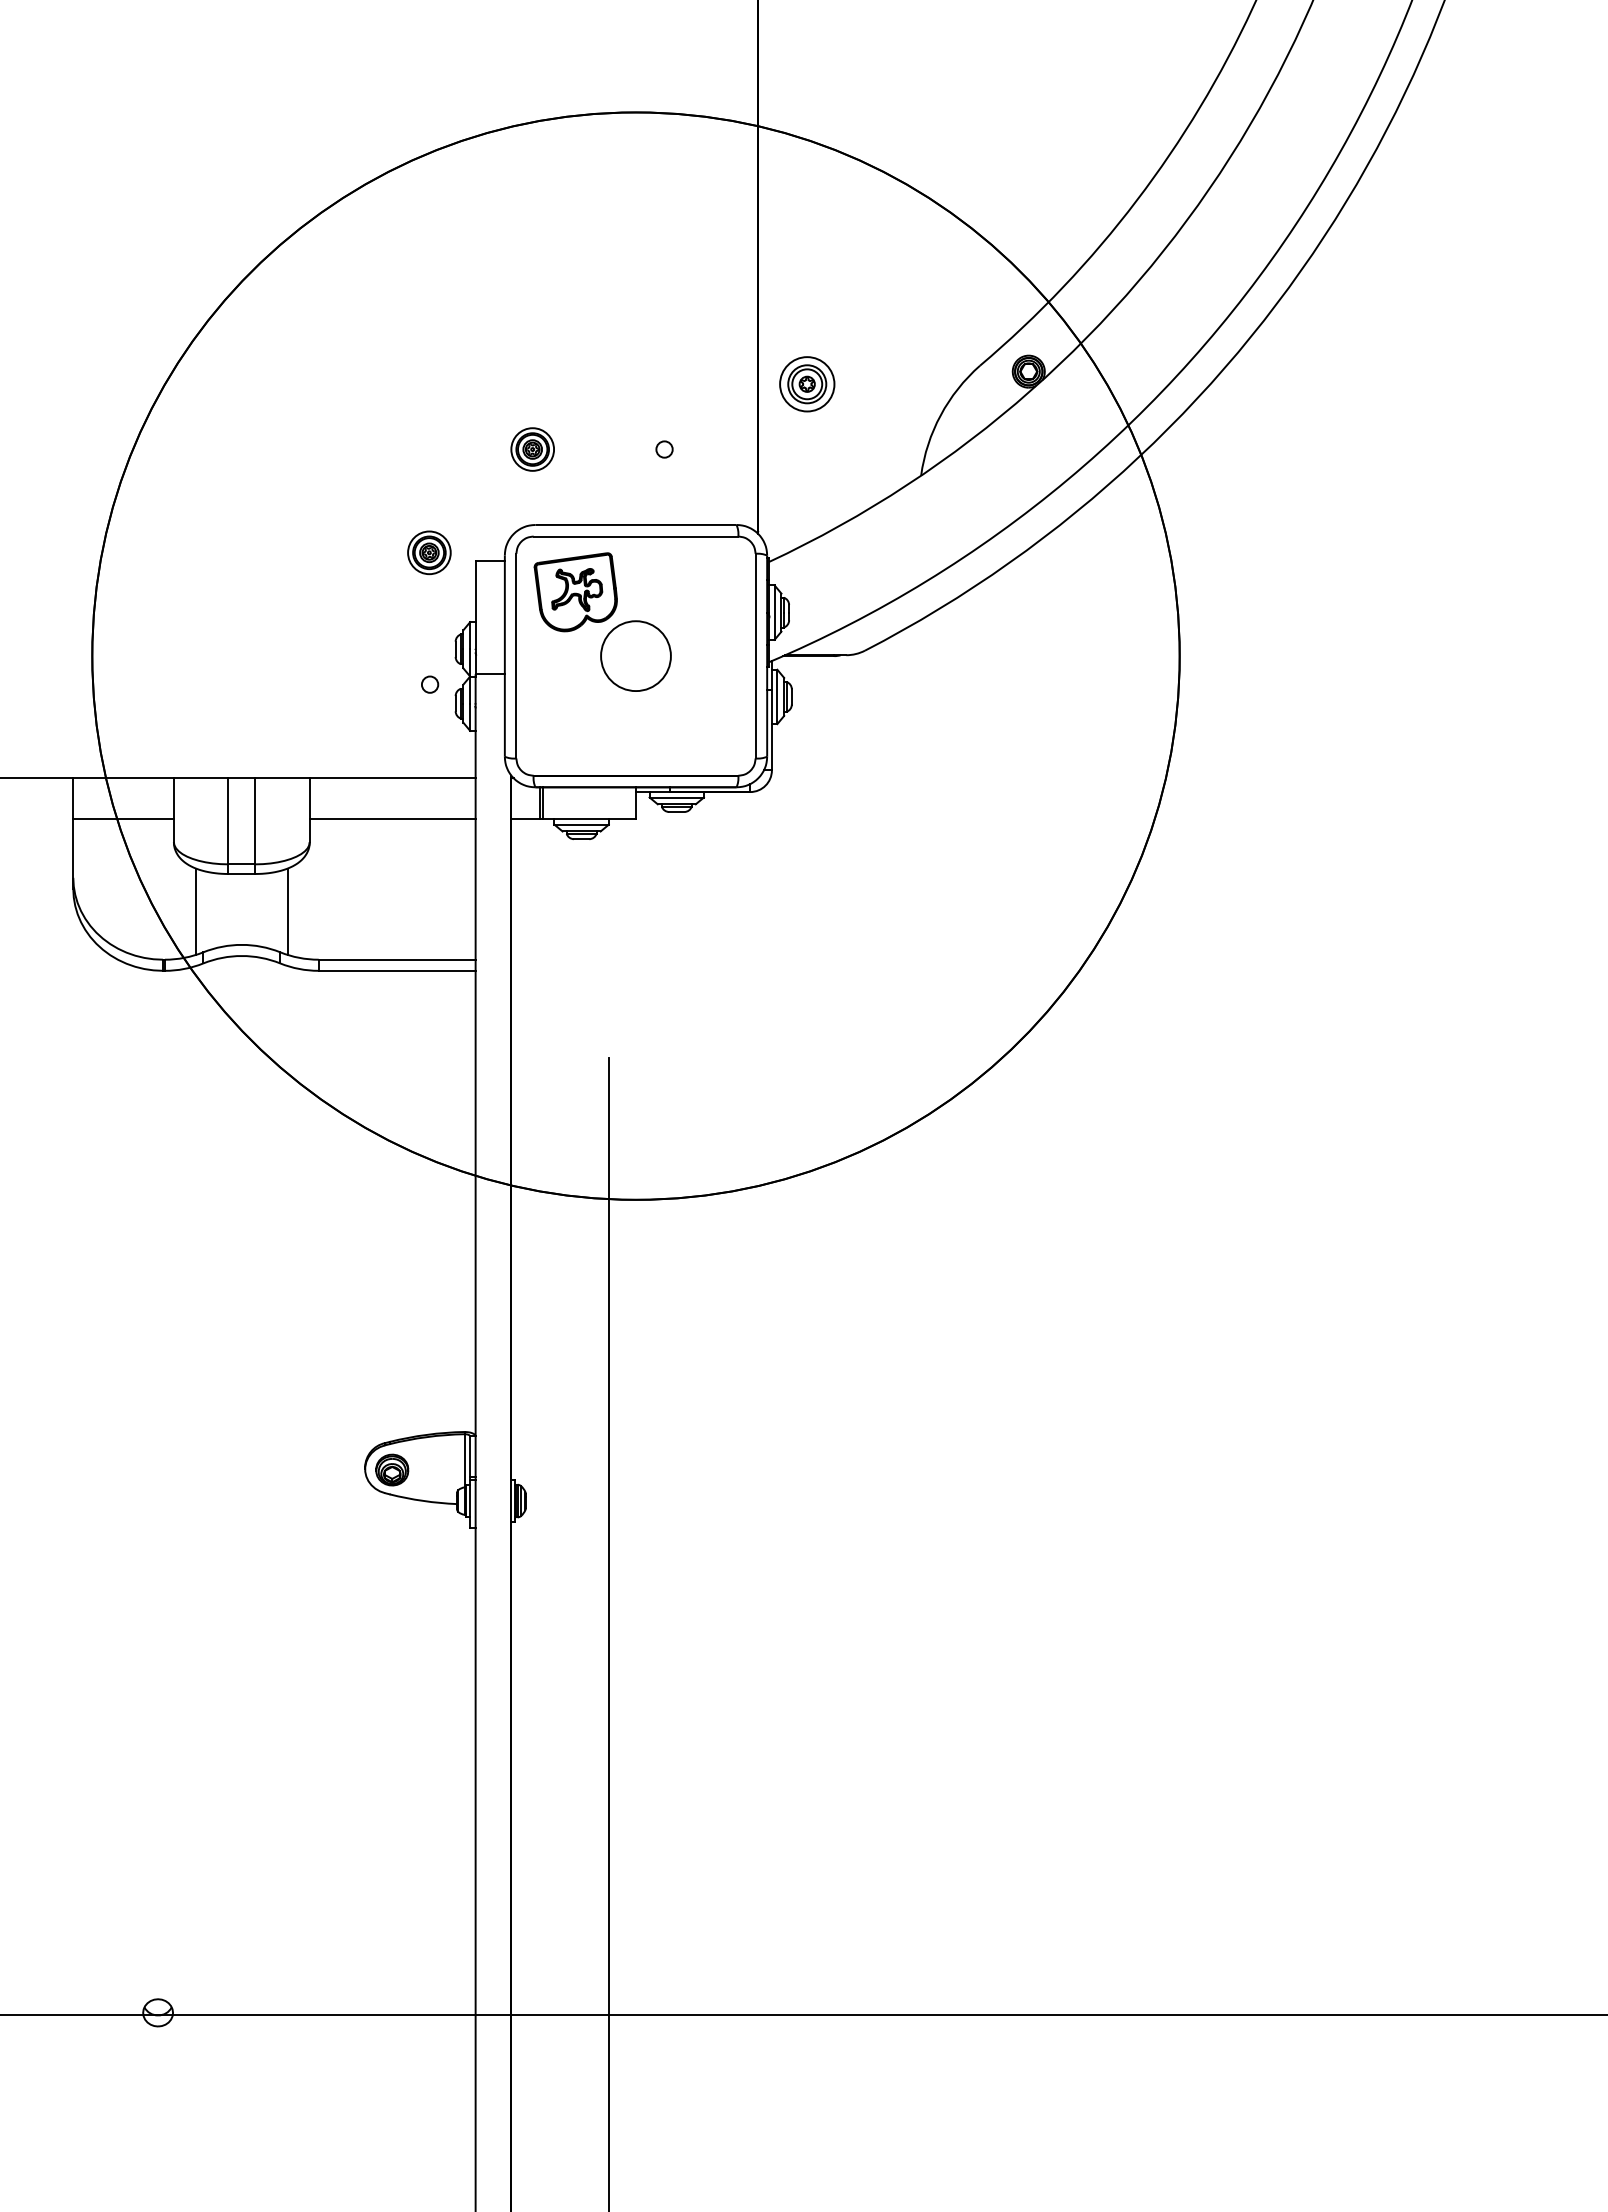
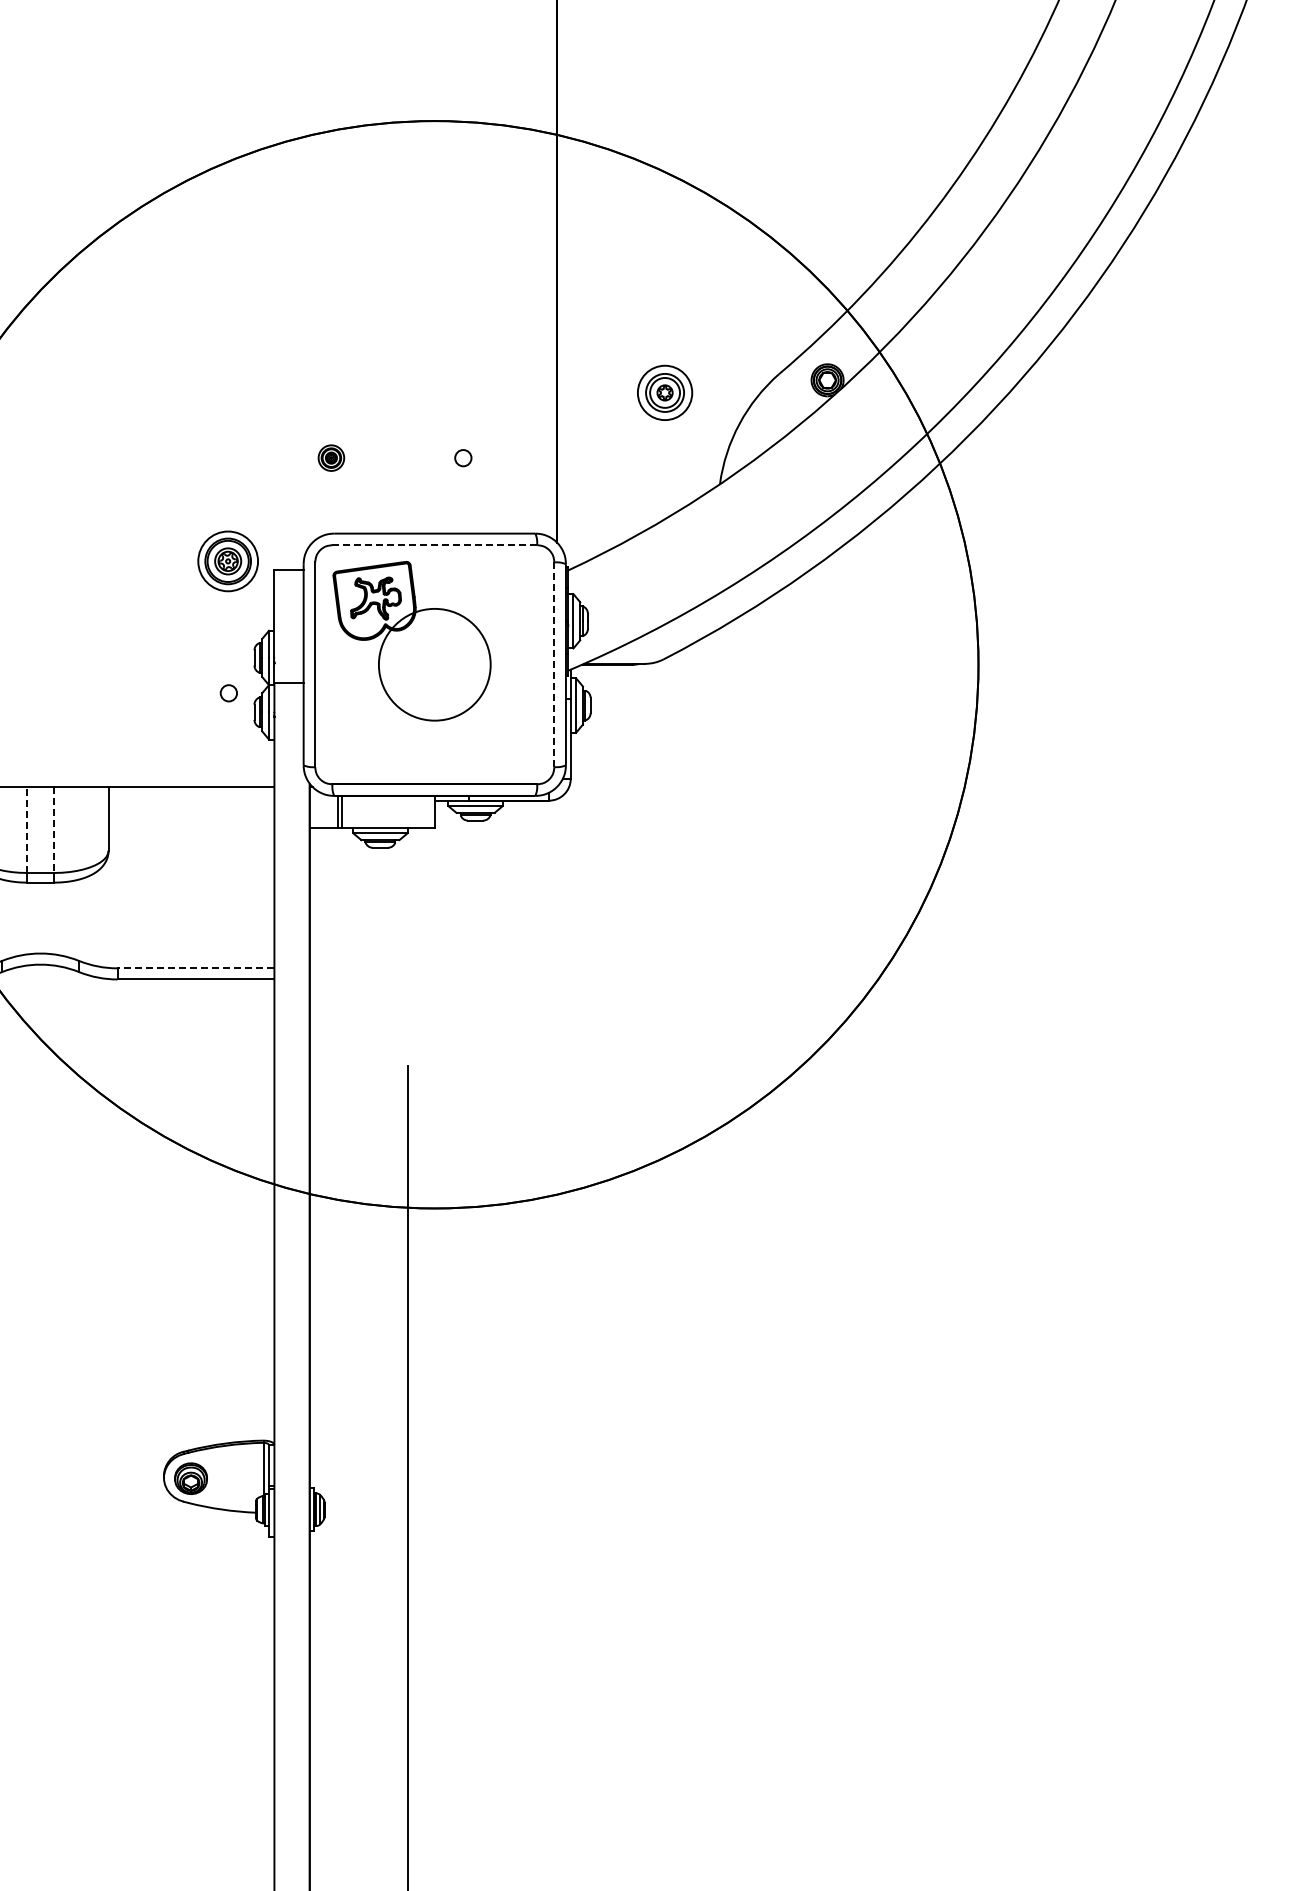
part: (807, 384) -> (665, 393), moved
part: (532, 449) -> (331, 458), size x0.6
line: (635, 536) -> (434, 545), solid -> dashed
part: (429, 552) -> (228, 561), size x1.4
line: (755, 655) -> (554, 664), solid -> dashed
circle: (635, 656) -> (434, 665), size x1.6
line: (392, 819) -> (191, 828), removed
line: (228, 821) -> (27, 830), solid -> dashed
line: (255, 821) -> (54, 830), solid -> dashed
line: (287, 911) -> (86, 920), removed
line: (396, 959) -> (195, 968), solid -> dashed

